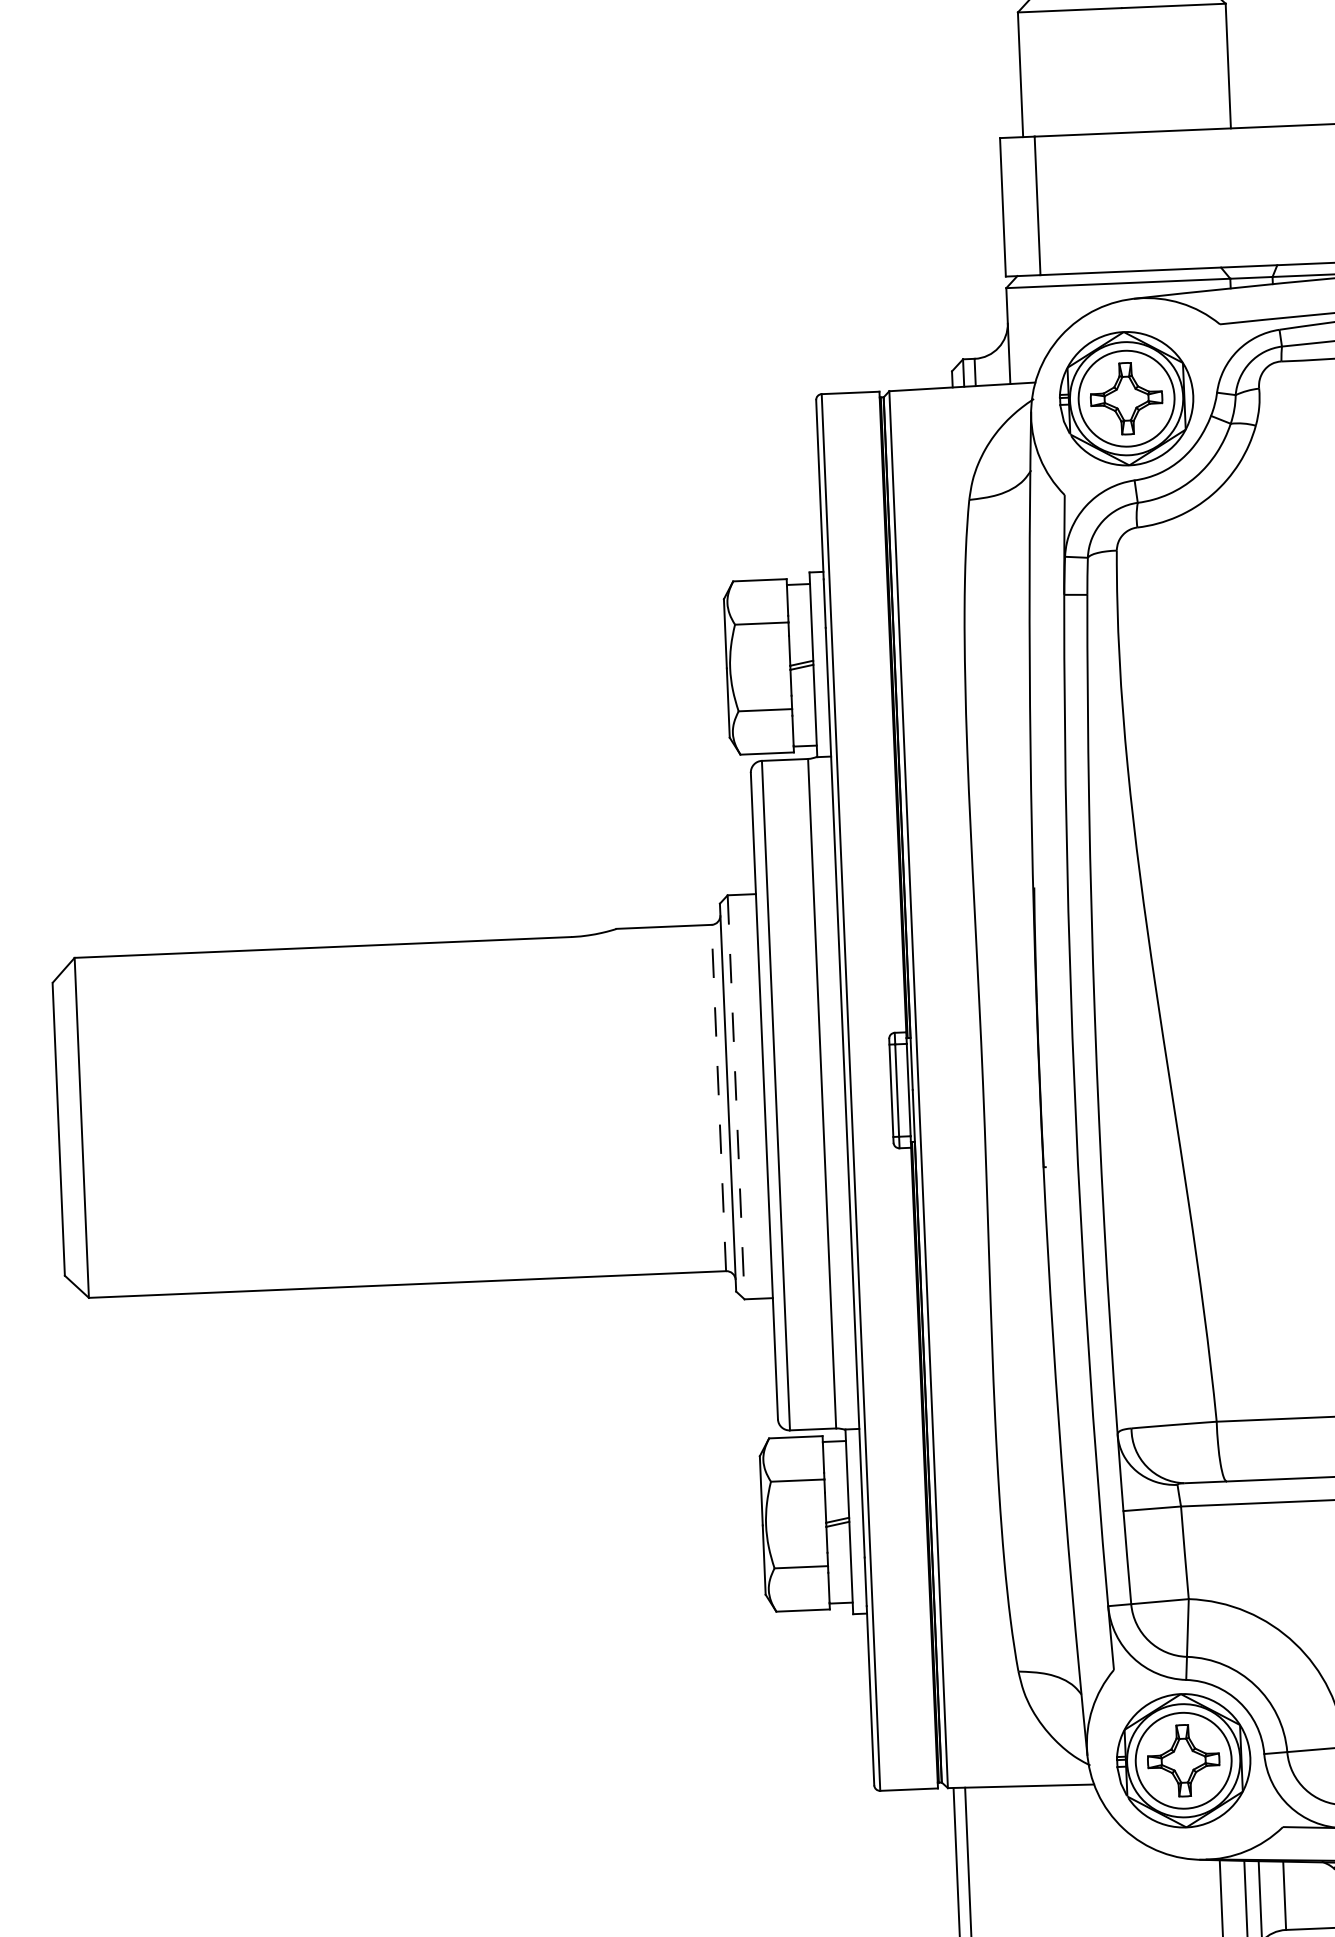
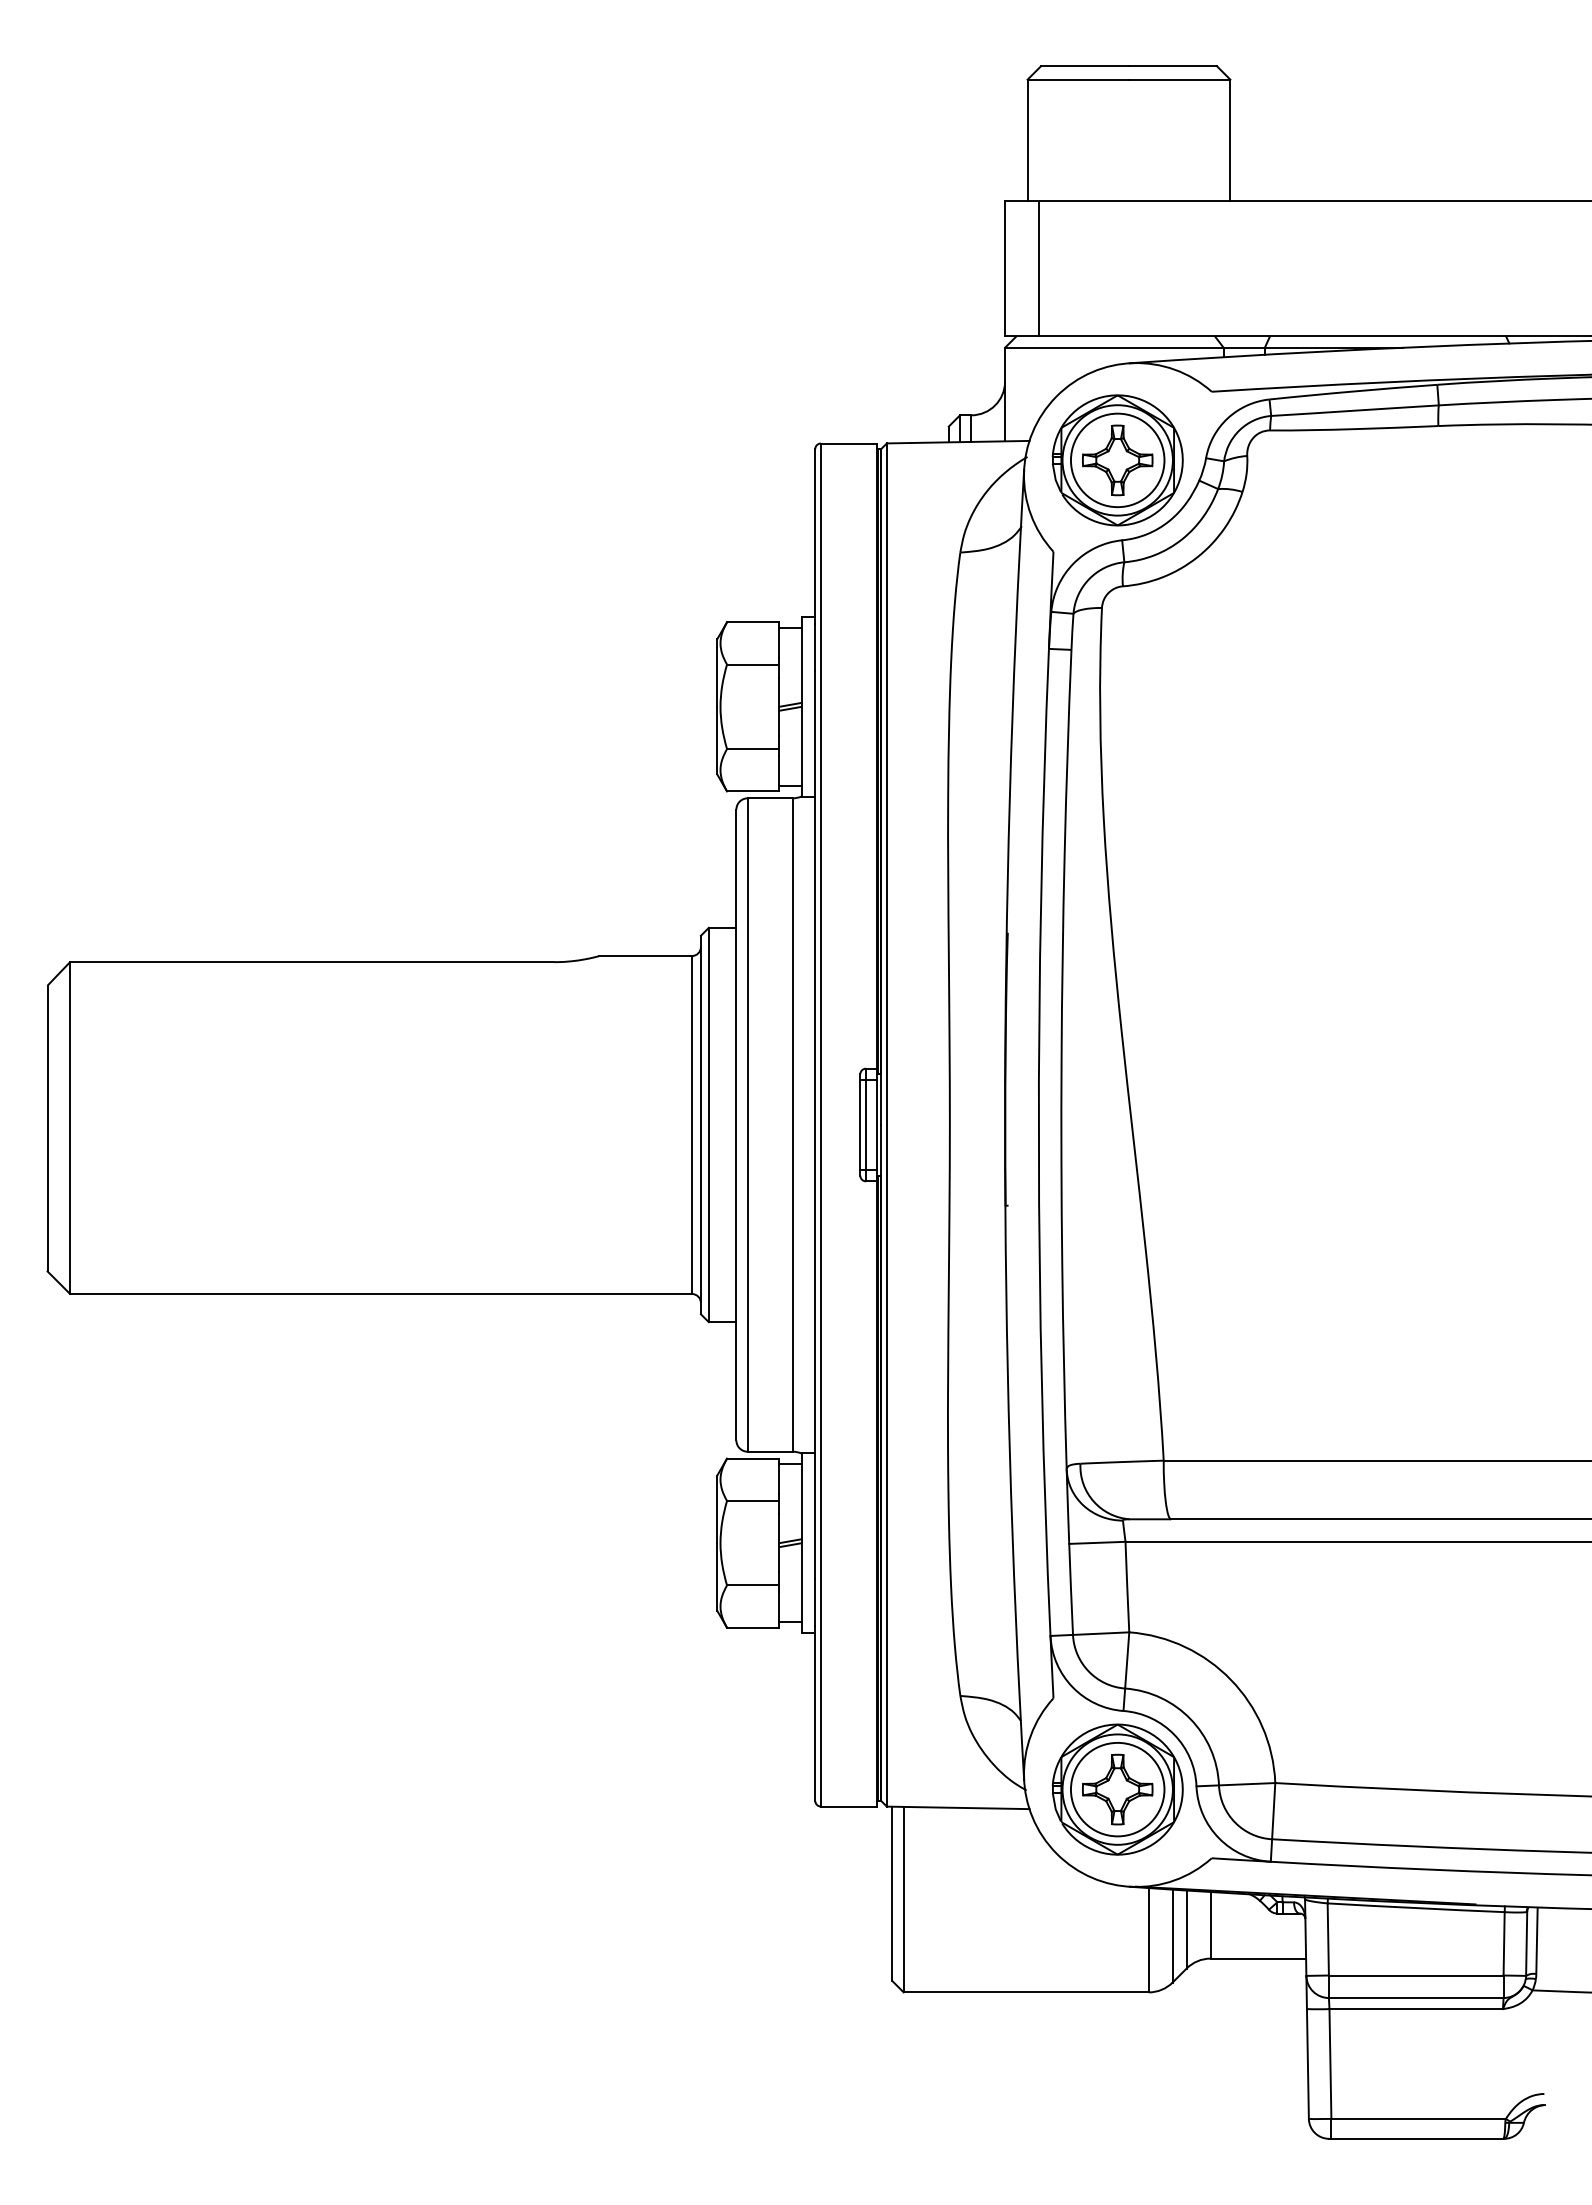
line: (735, 1097) -> (708, 1125), dashed -> solid
line: (718, 1098) -> (691, 1125), dashed -> solid

